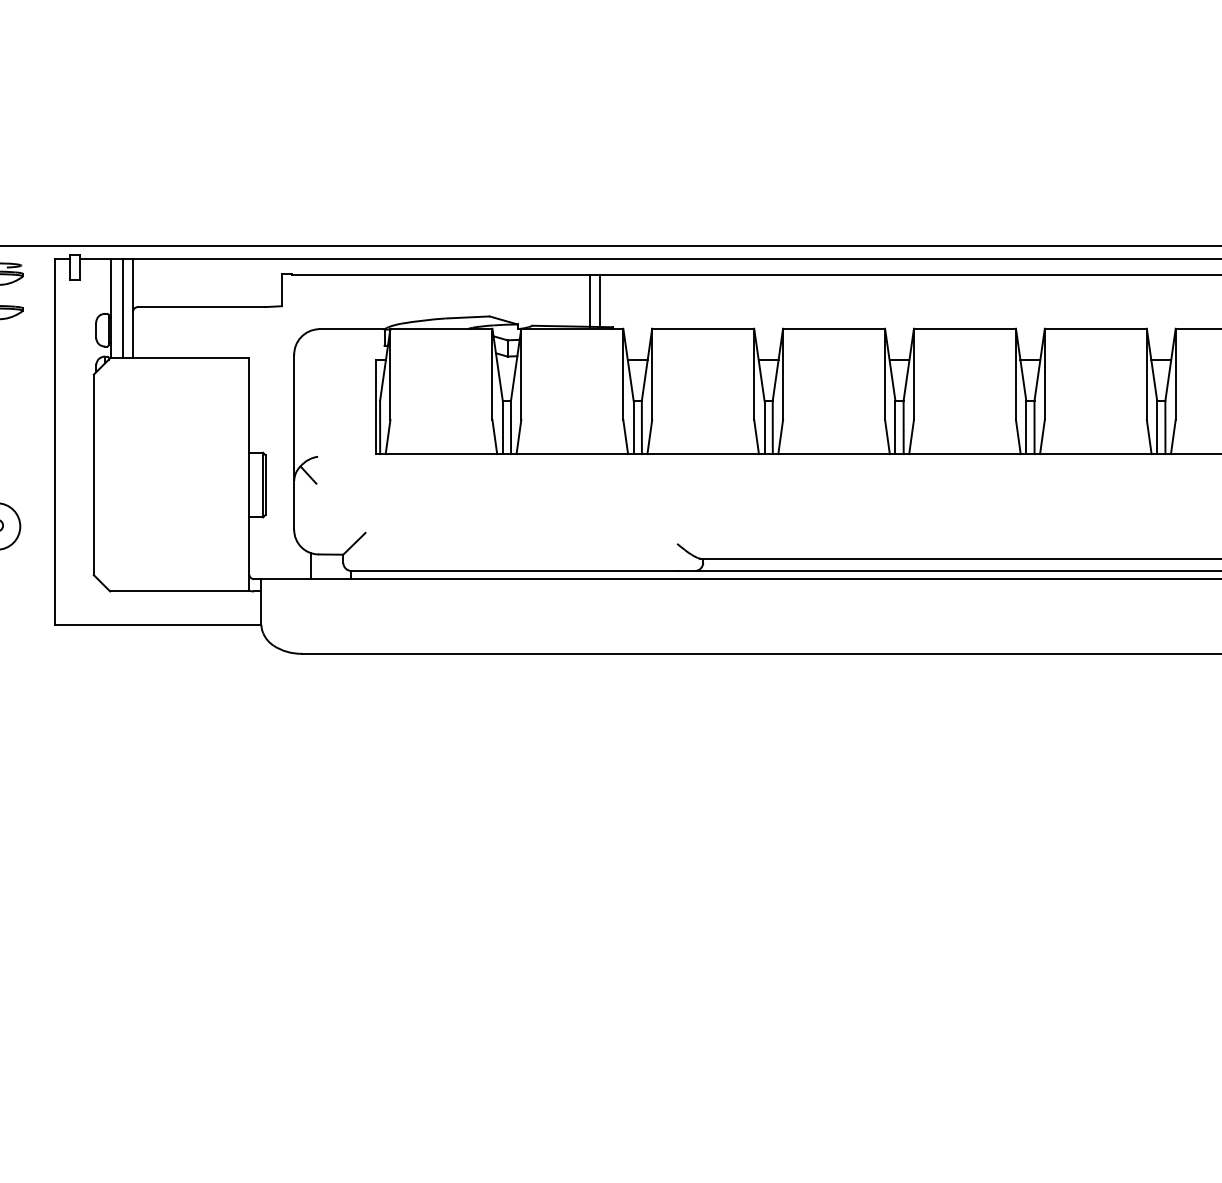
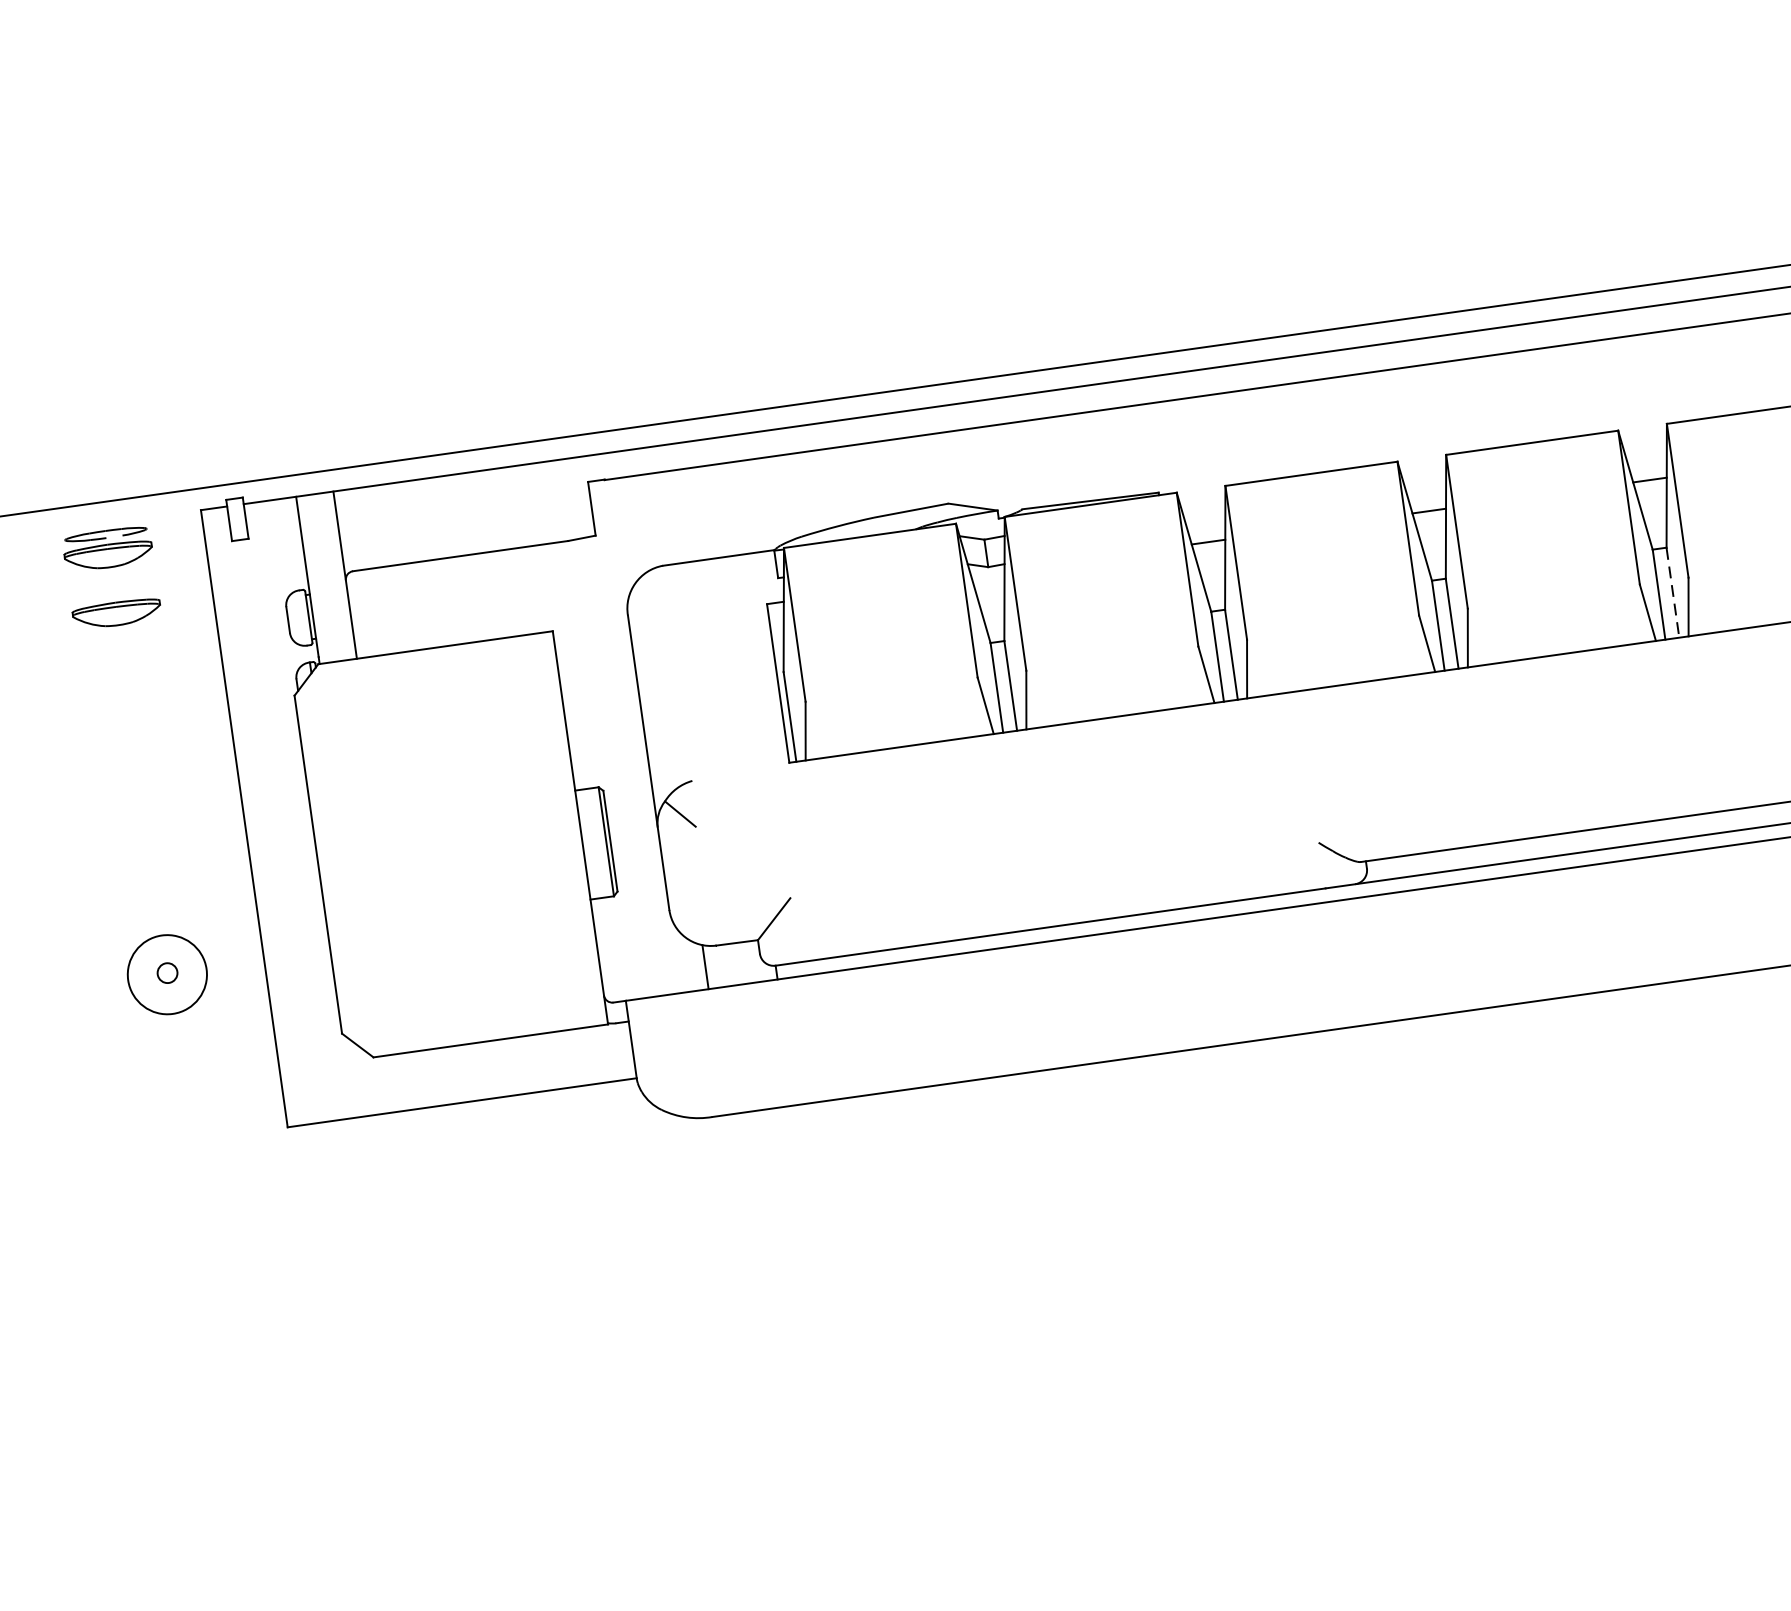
line: (590, 300) -> (1114, 452), removed
line: (600, 300) -> (1131, 450), removed
line: (123, 308) -> (328, 577), removed
line: (903, 427) -> (1672, 592), solid -> dashed

